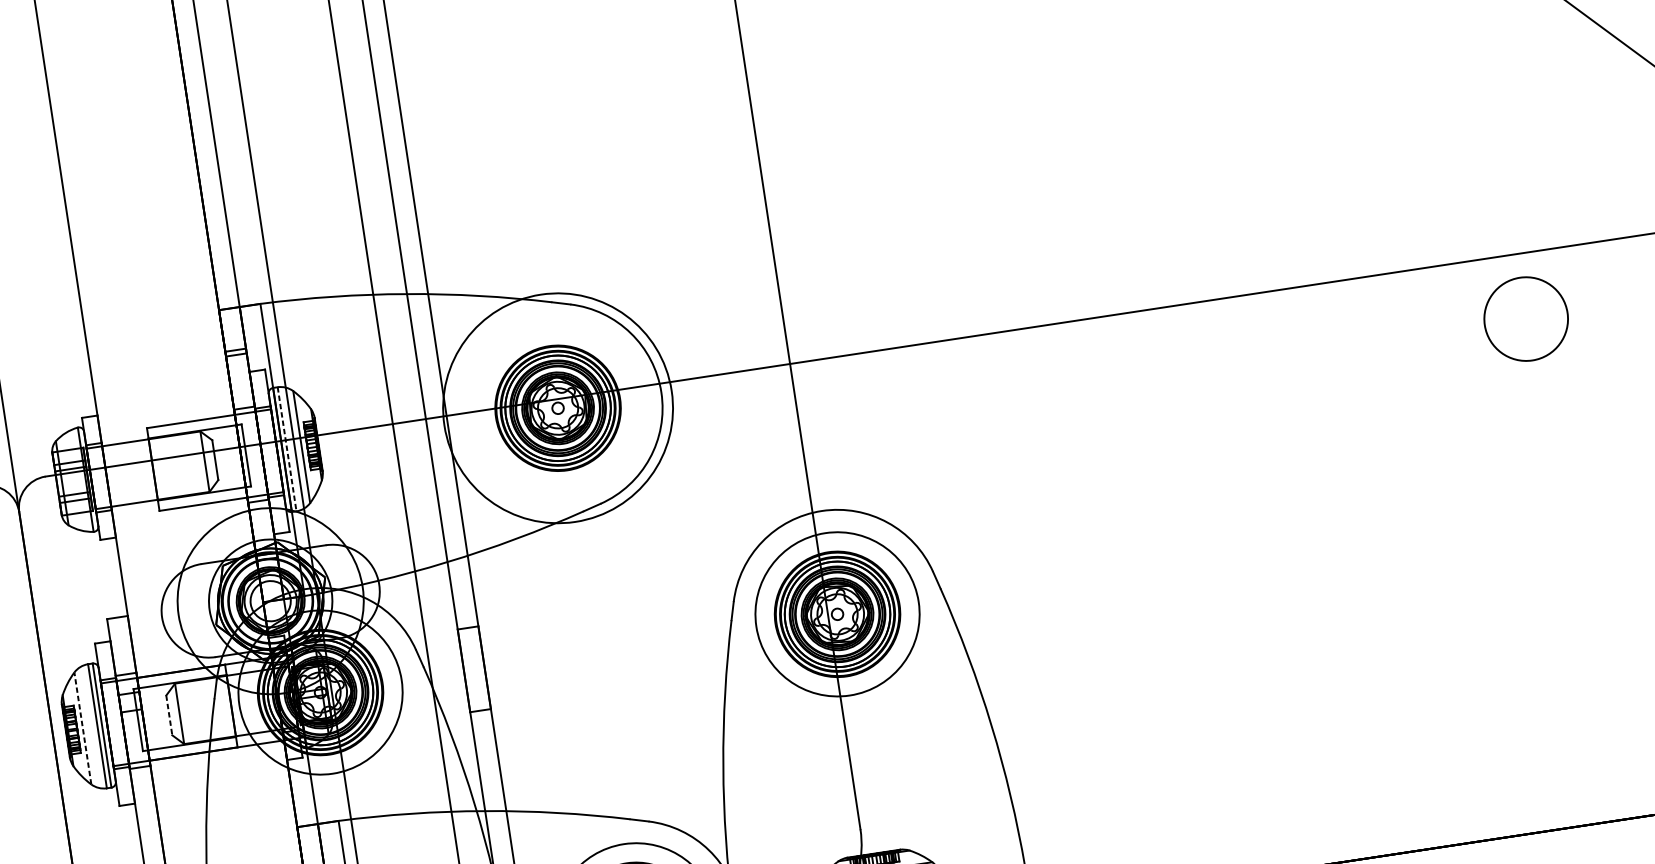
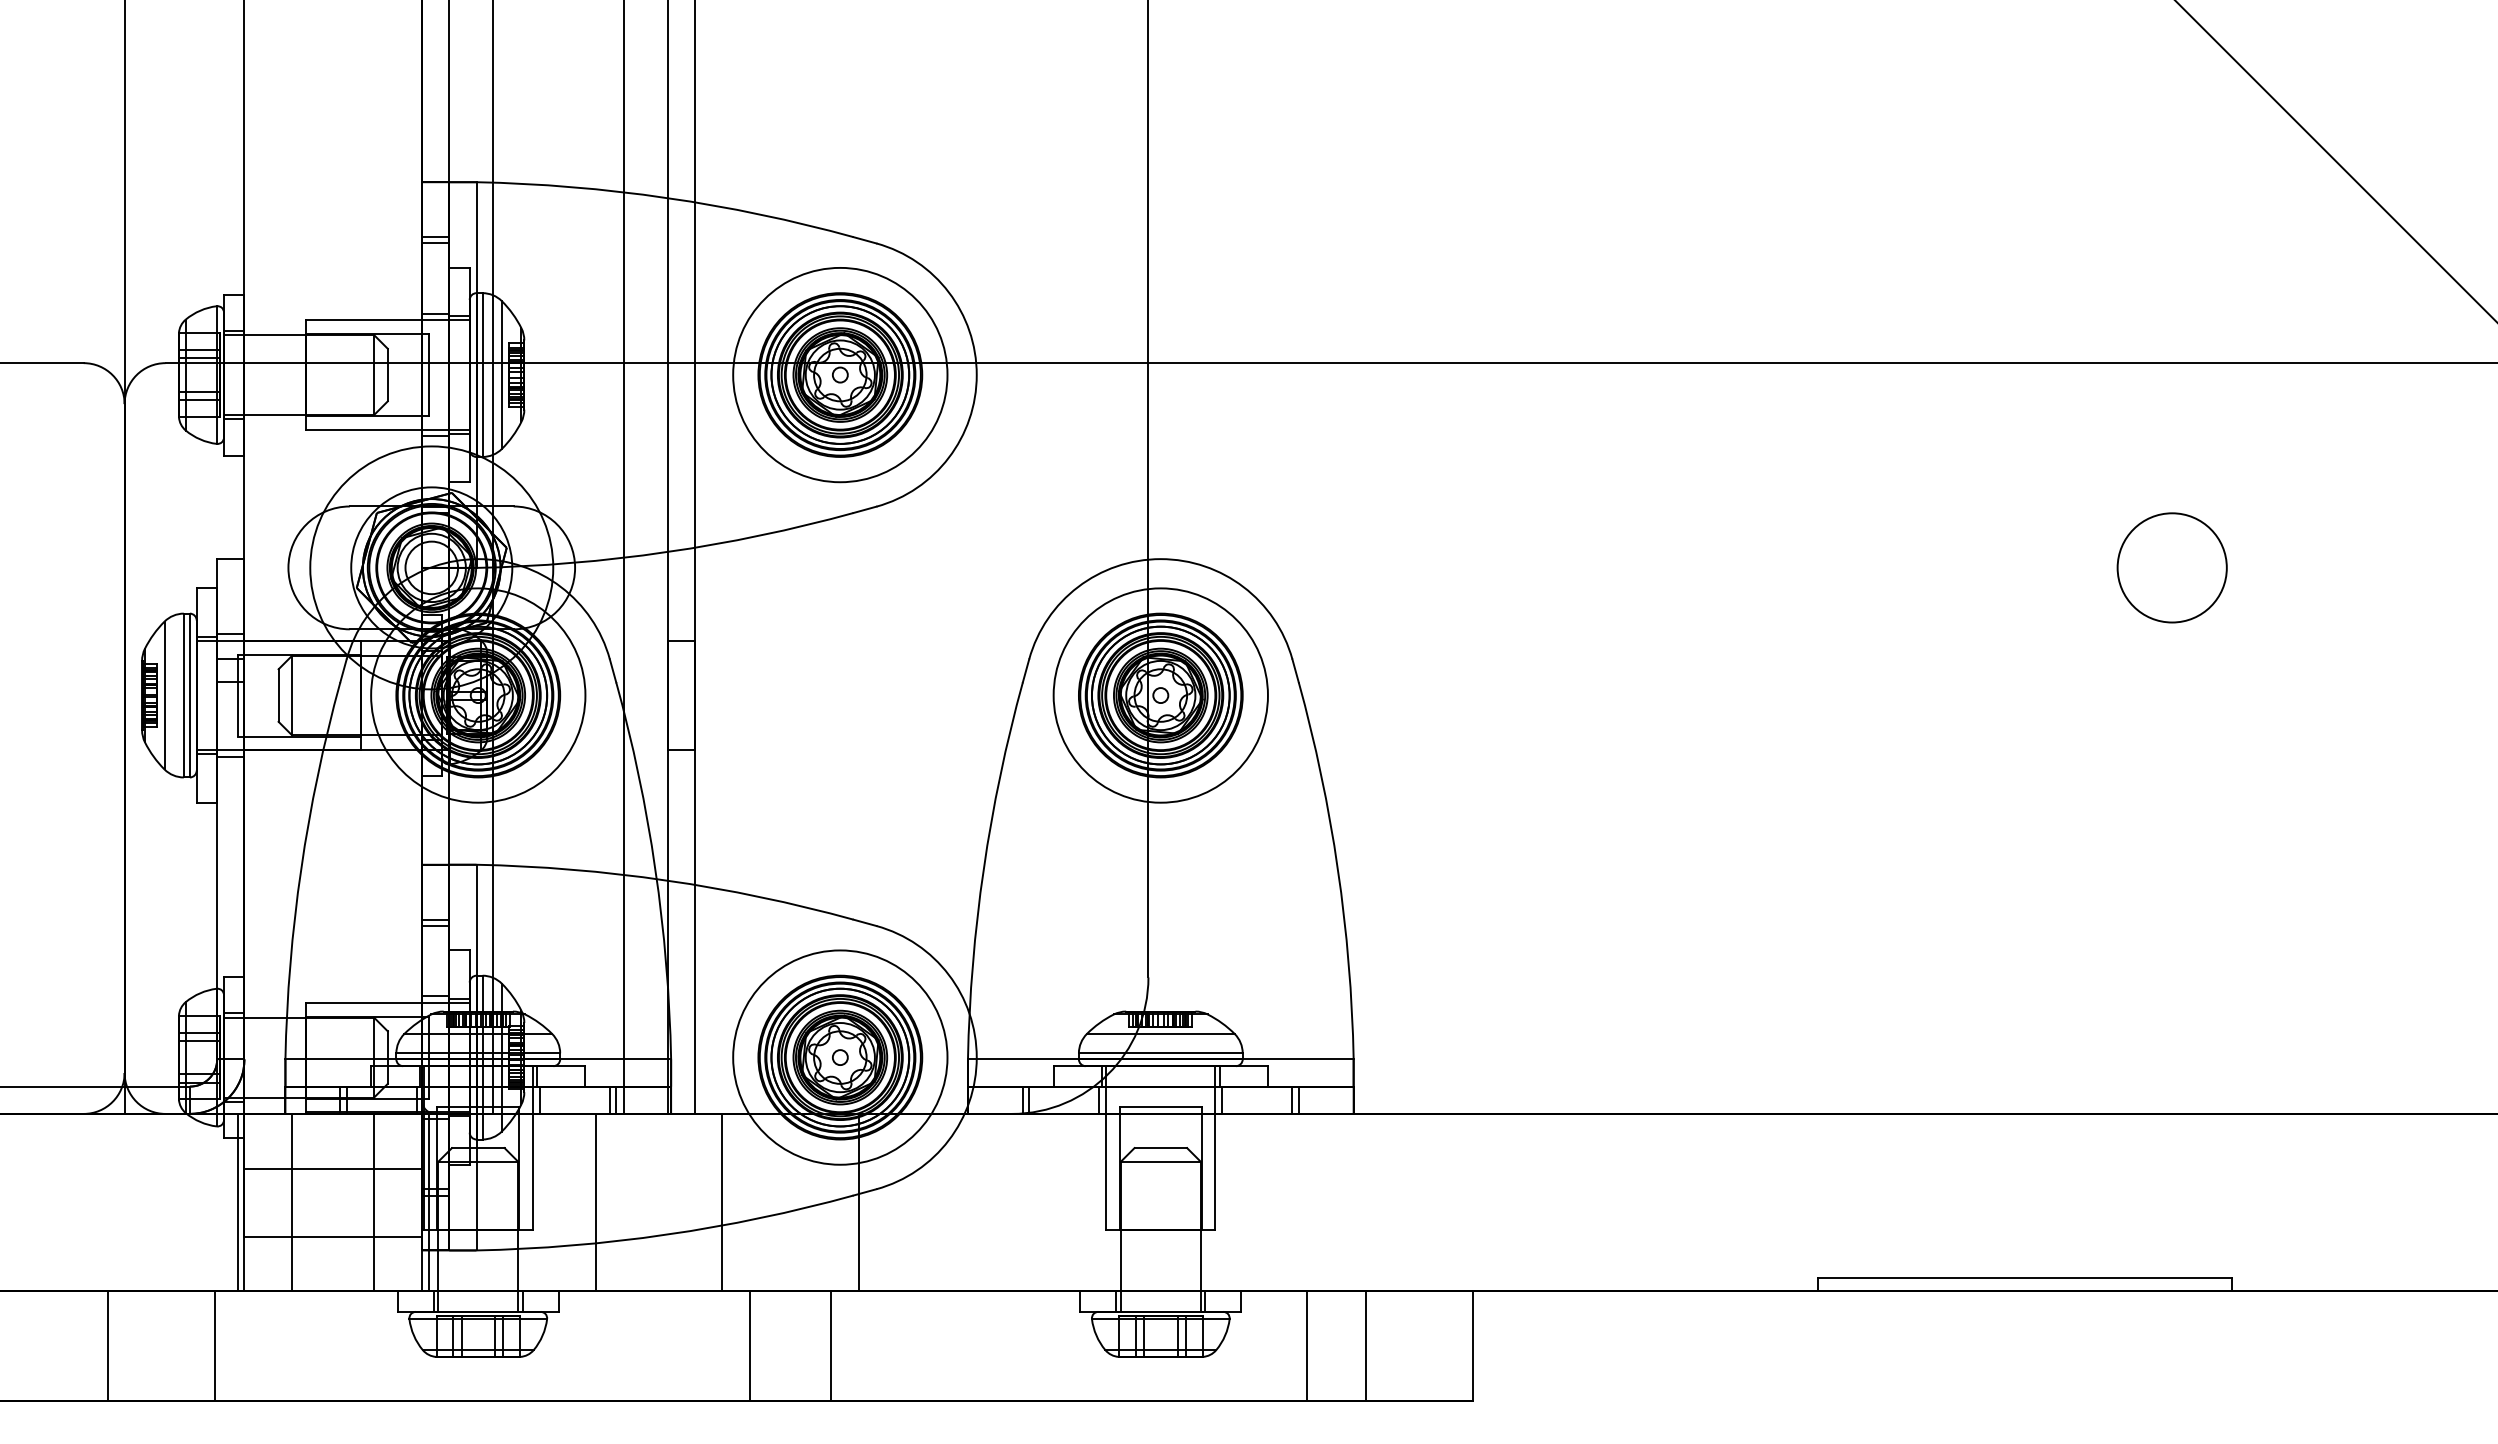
circle: (1525, 318) -> (2171, 567), moved
circle: (558, 407) -> (840, 374), size x0.71
line: (287, 449) -> (482, 375), dashed -> solid
line: (169, 716) -> (278, 696), dashed -> solid
line: (82, 728) -> (164, 695), dashed -> solid

